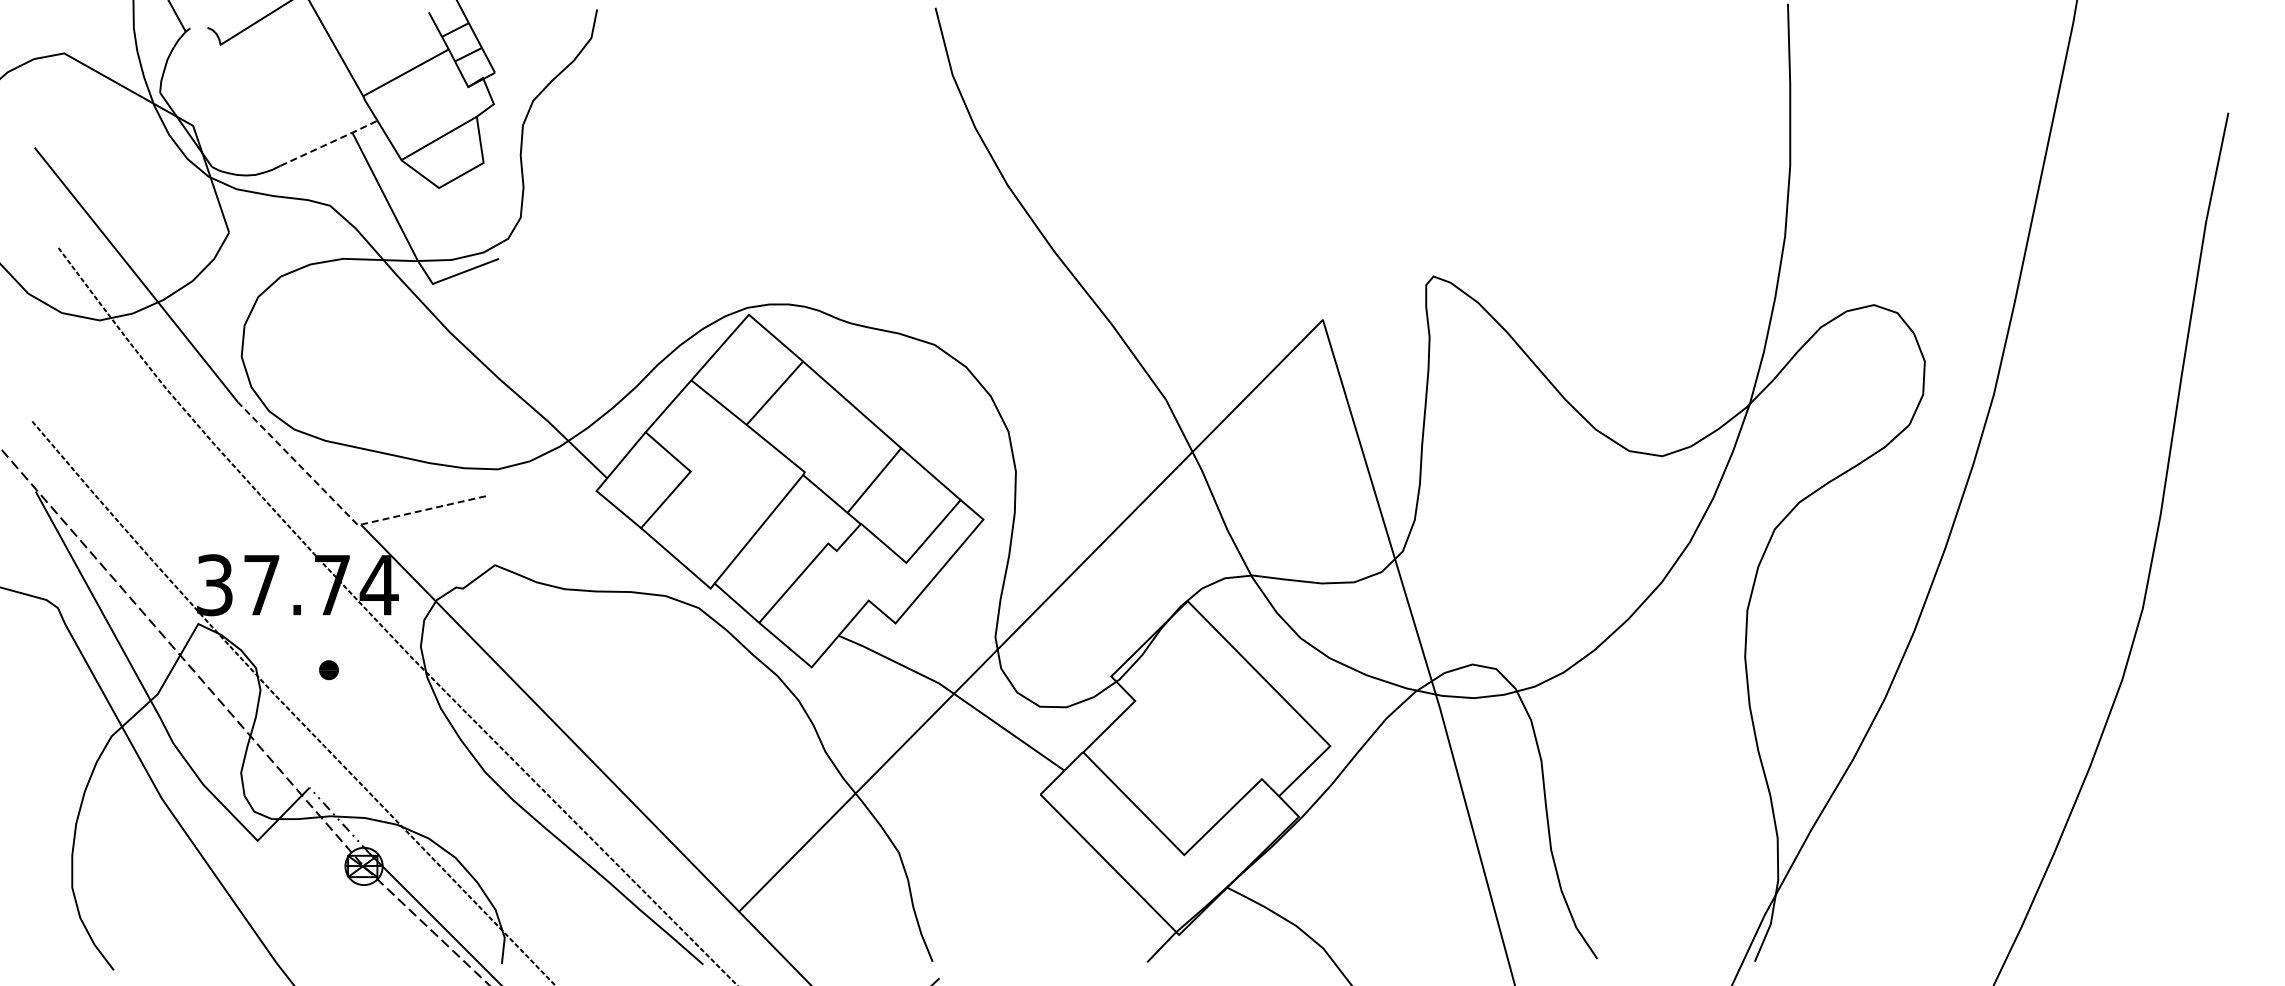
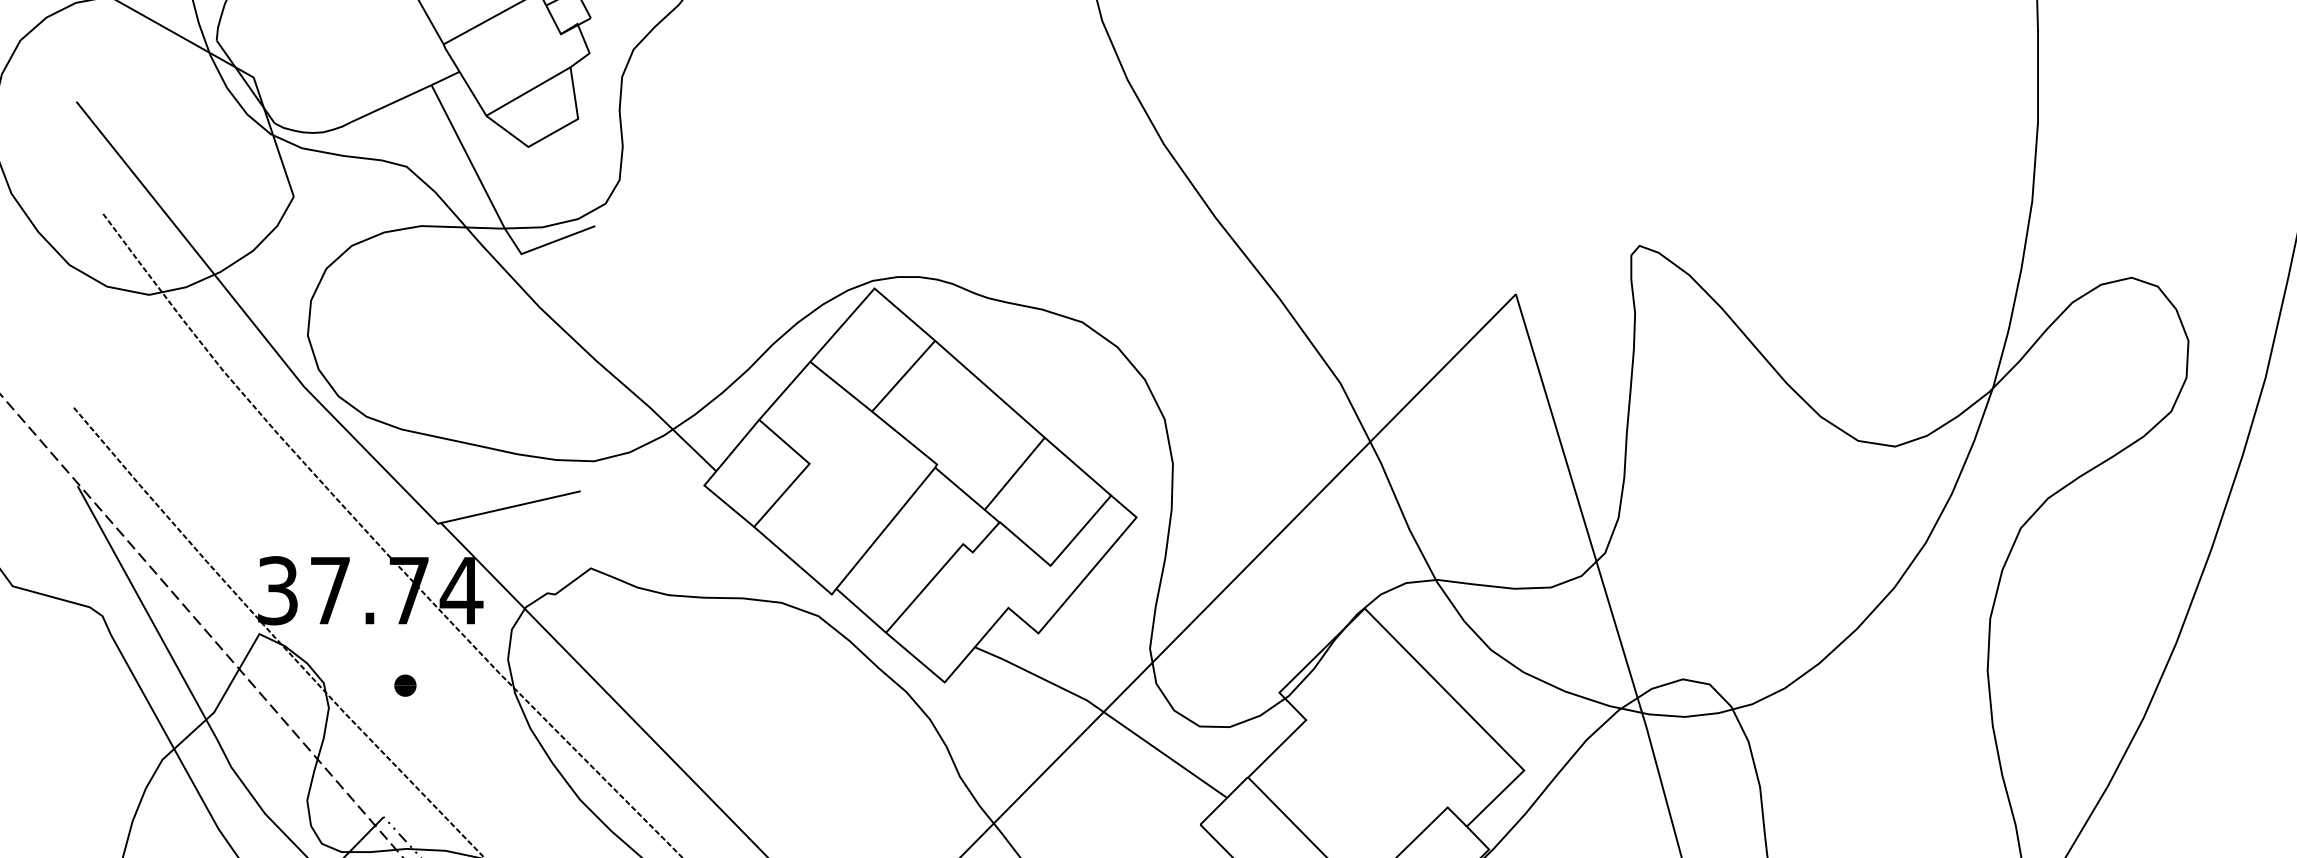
line: (329, 143) -> (405, 97), dashed -> solid
line: (344, 511) -> (422, 508), dashed -> solid

